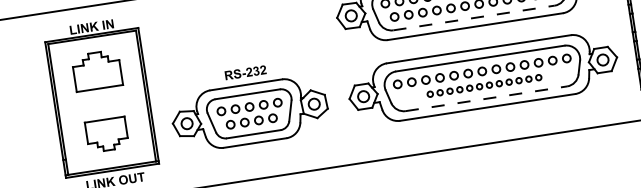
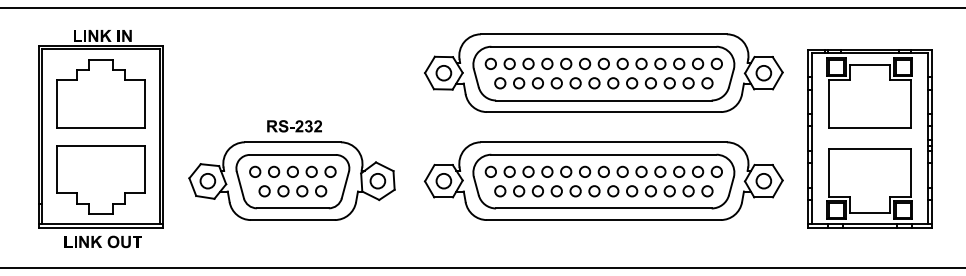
line: (473, 18) -> (603, 100), dashed -> solid
part: (96, 70) -> (100, 93), size x1.43
part: (484, 86) -> (603, 191), size x1.43
line: (486, 98) -> (603, 208), dashed -> solid
part: (106, 134) -> (100, 179), size x1.67

